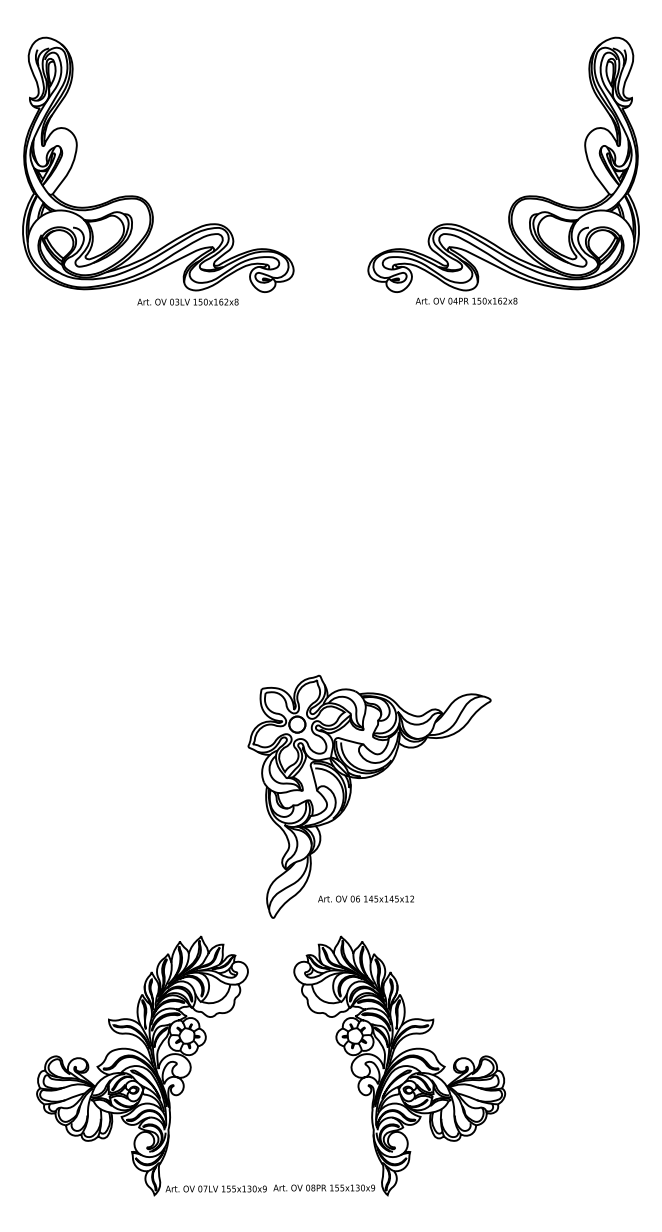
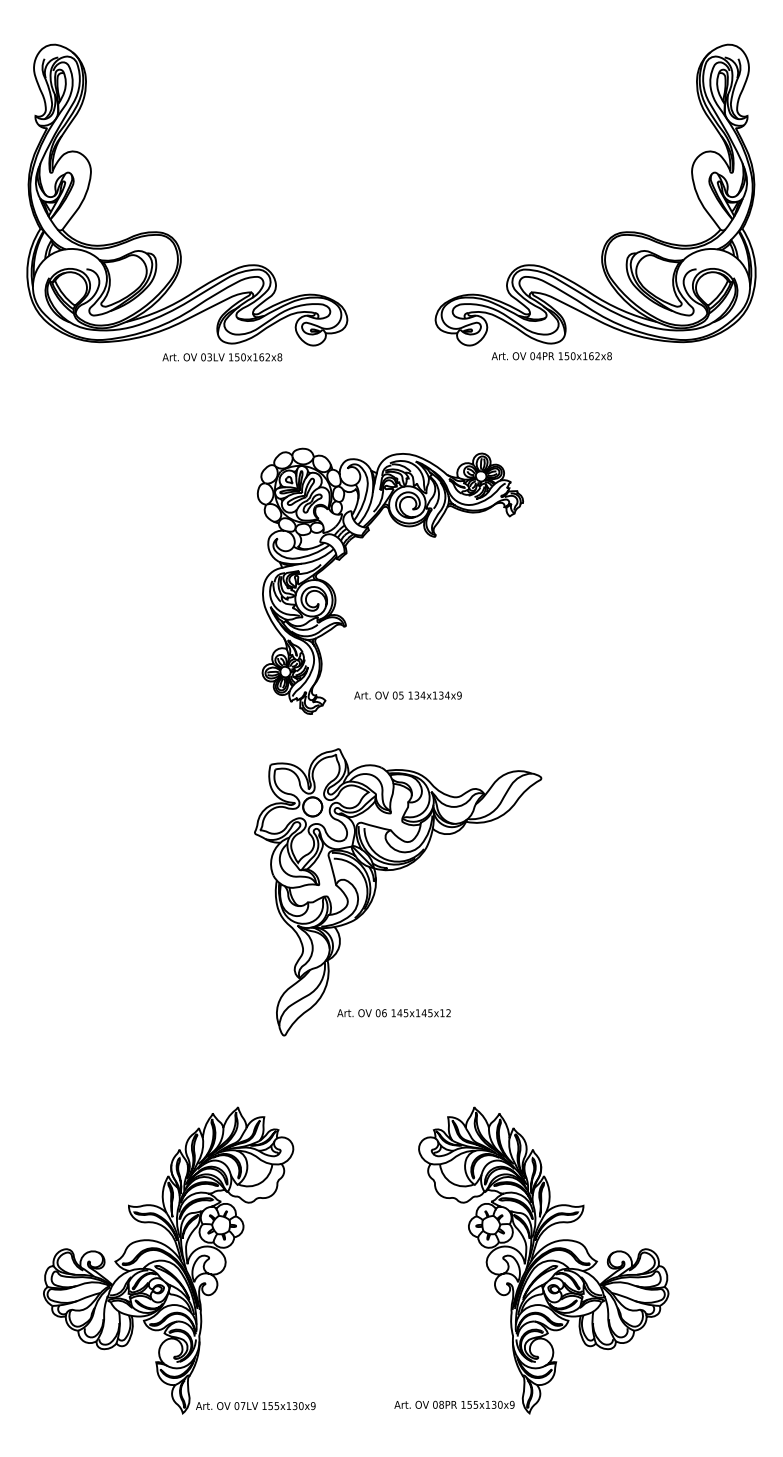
part: (306, 455) -> (362, 538), added
part: (368, 778) -> (396, 870), moved
part: (389, 1065) -> (531, 1260), moved

